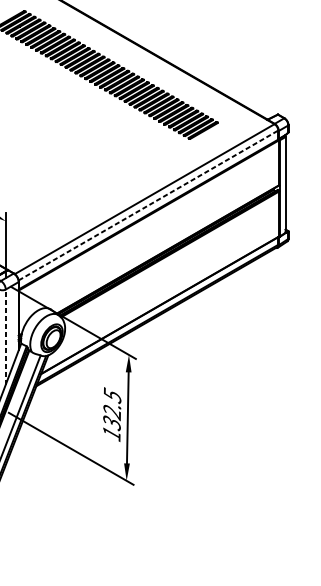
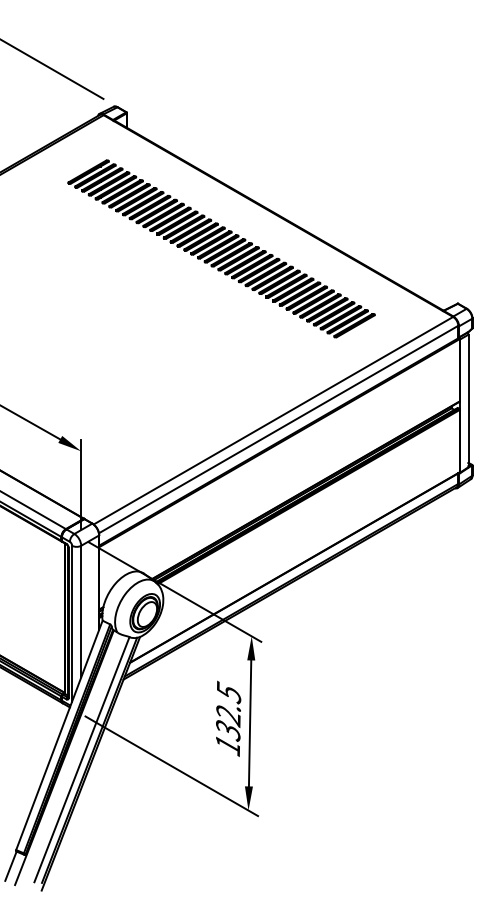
line: (149, 205) -> (279, 429), dashed -> solid
line: (5, 337) -> (81, 611), dashed -> solid

